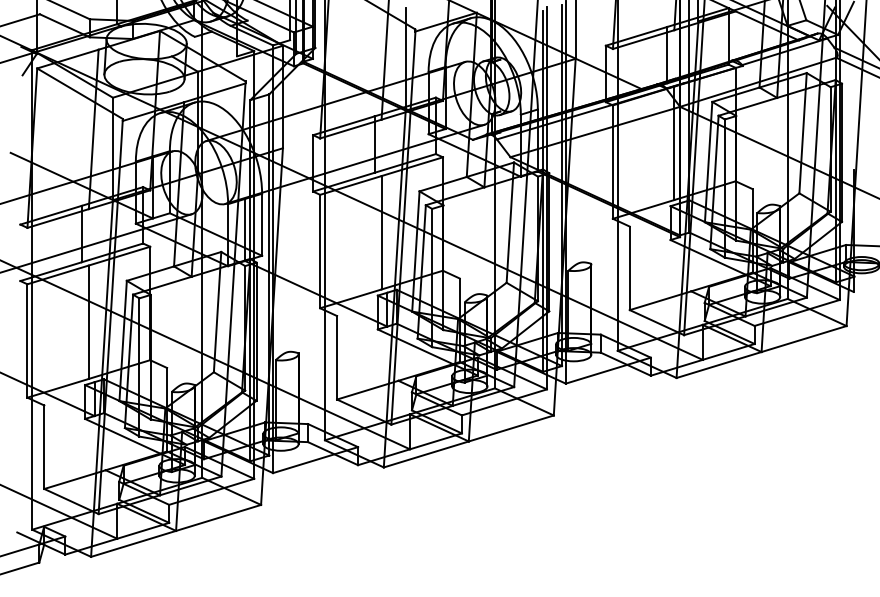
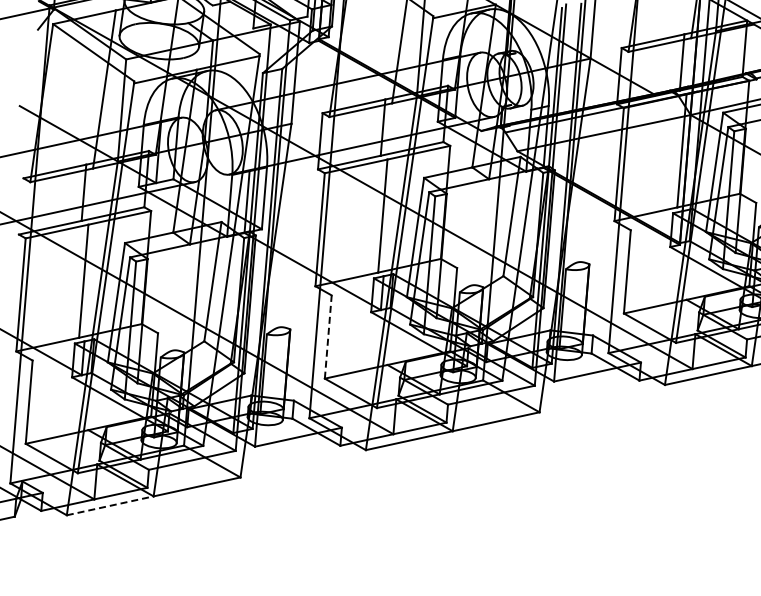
line: (337, 357) -> (328, 336), solid -> dashed
line: (134, 543) -> (111, 505), solid -> dashed

